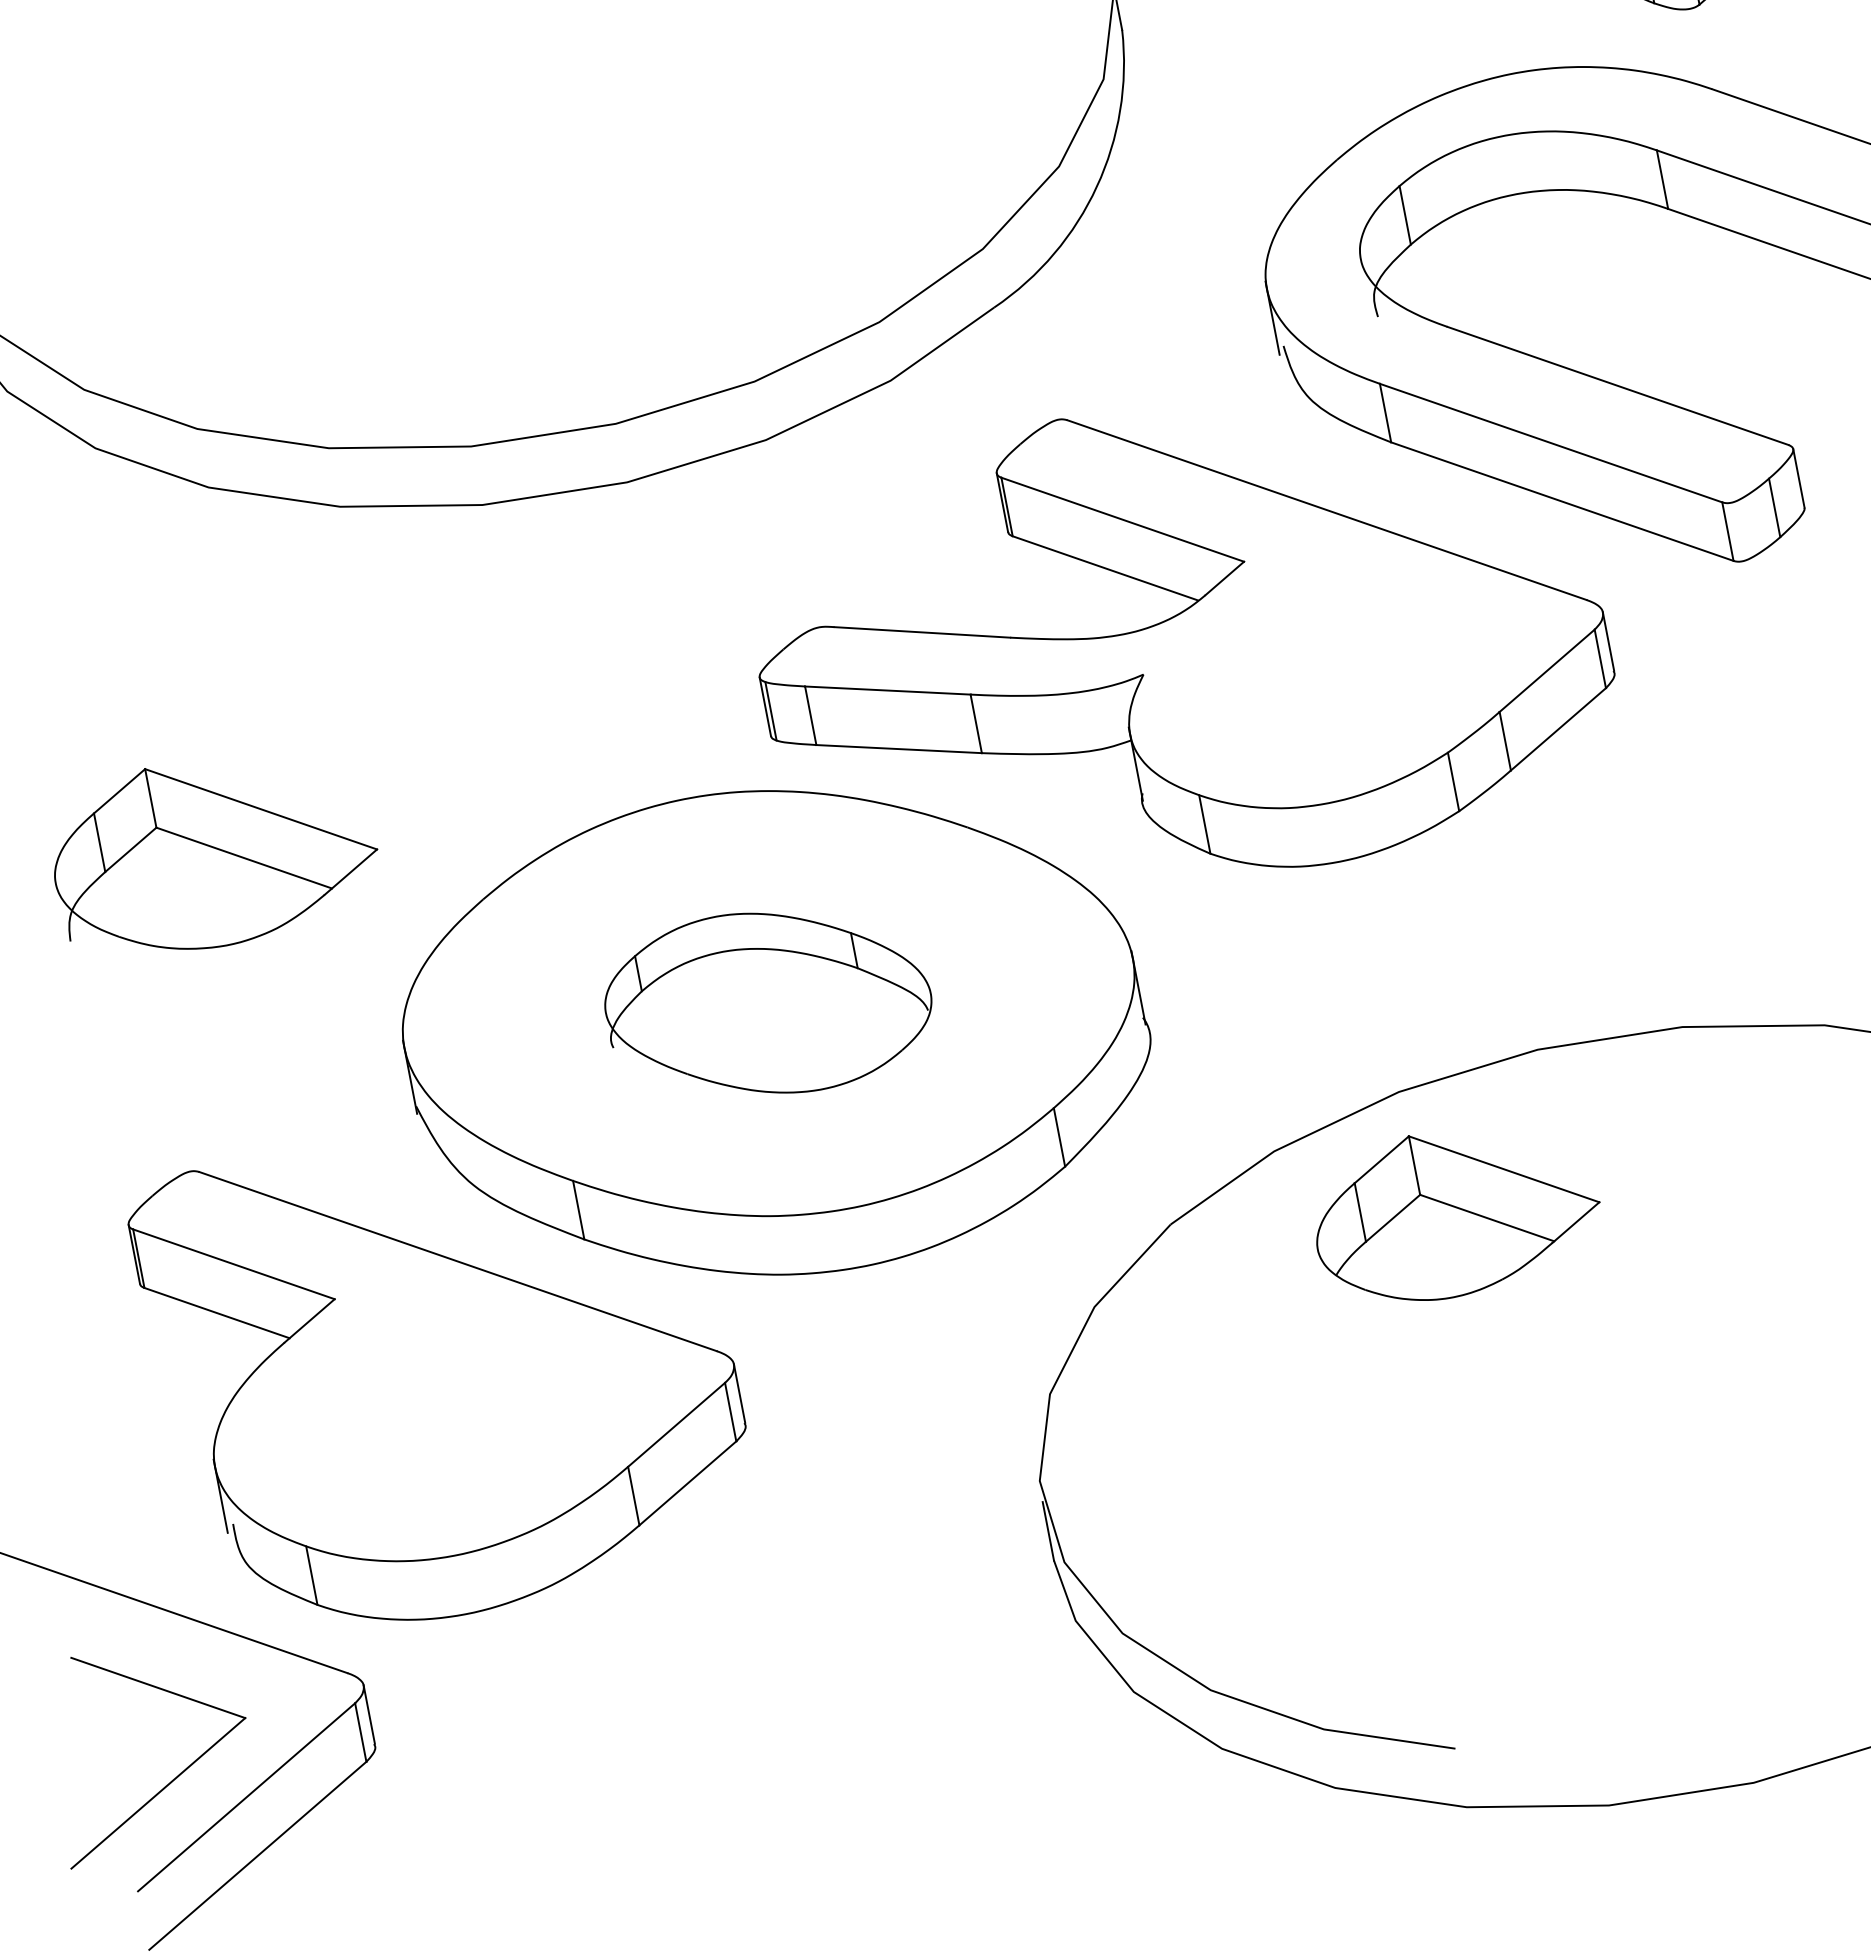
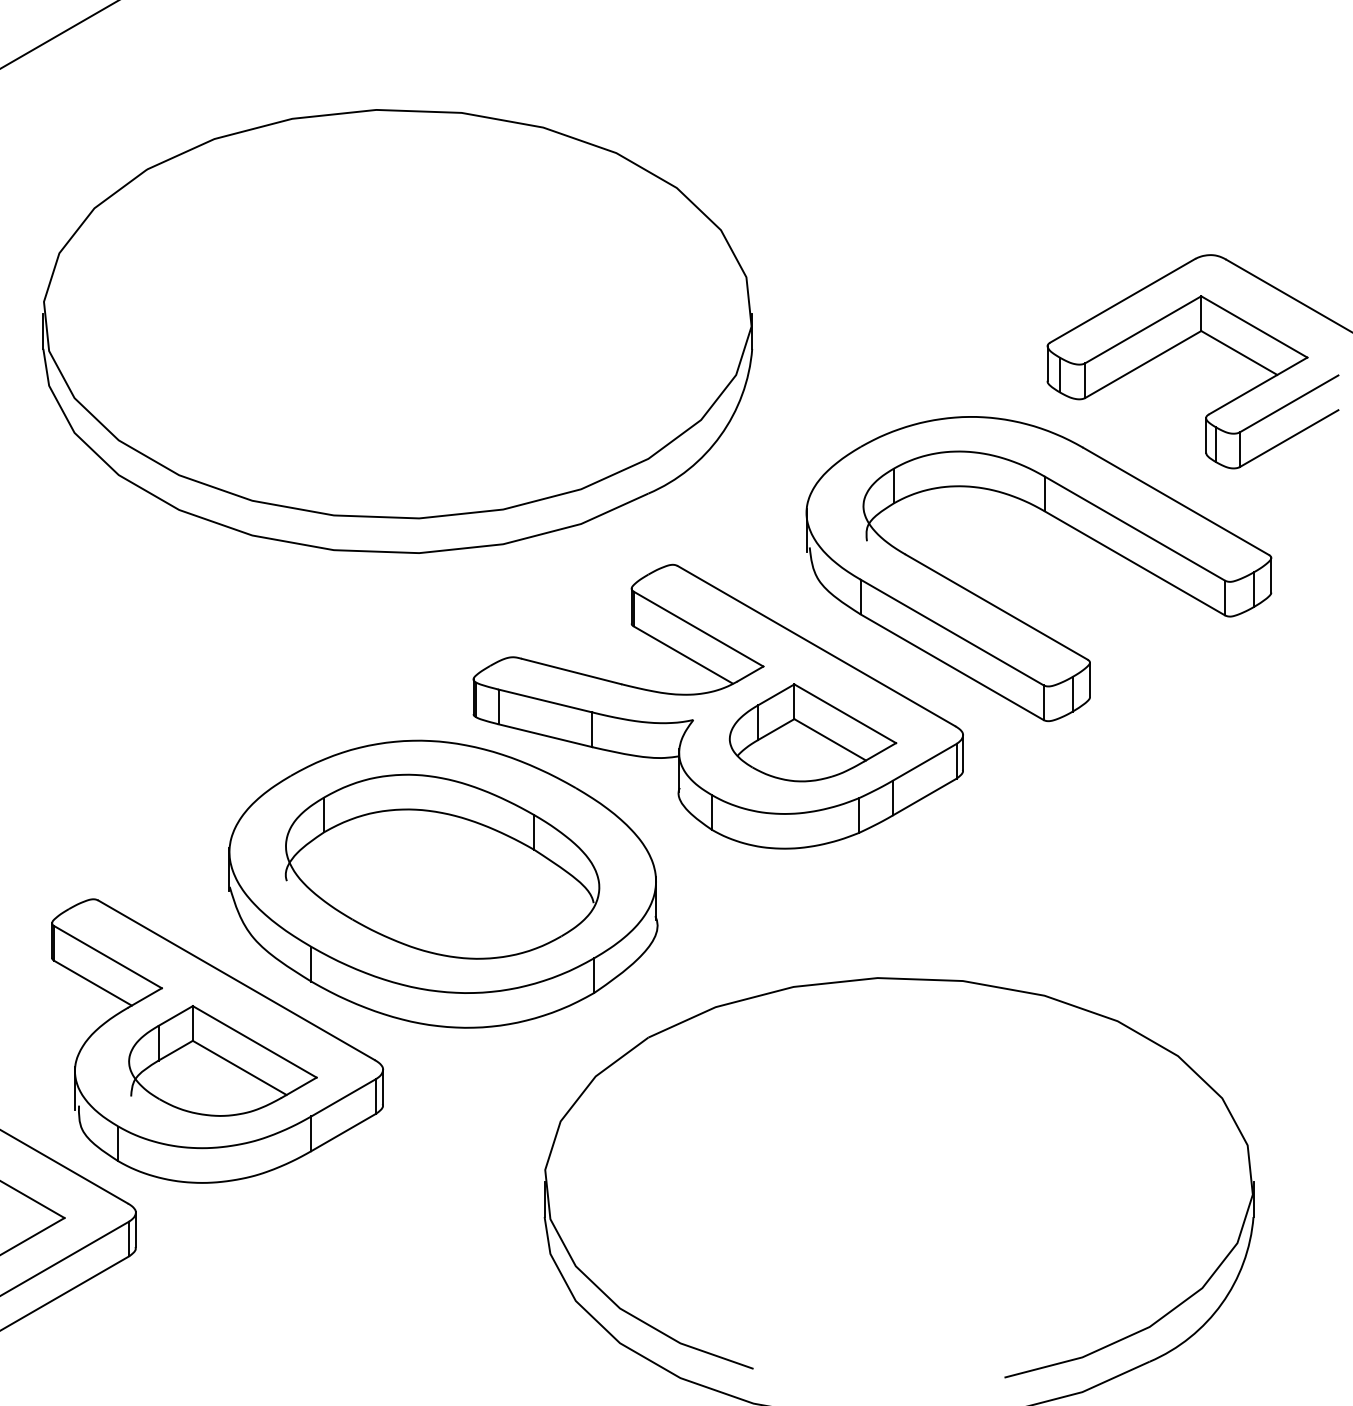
part: (212, 851) -> (222, 1060), moved
part: (768, 1002) -> (442, 866), size x1.67
part: (1455, 1211) -> (812, 732), moved

